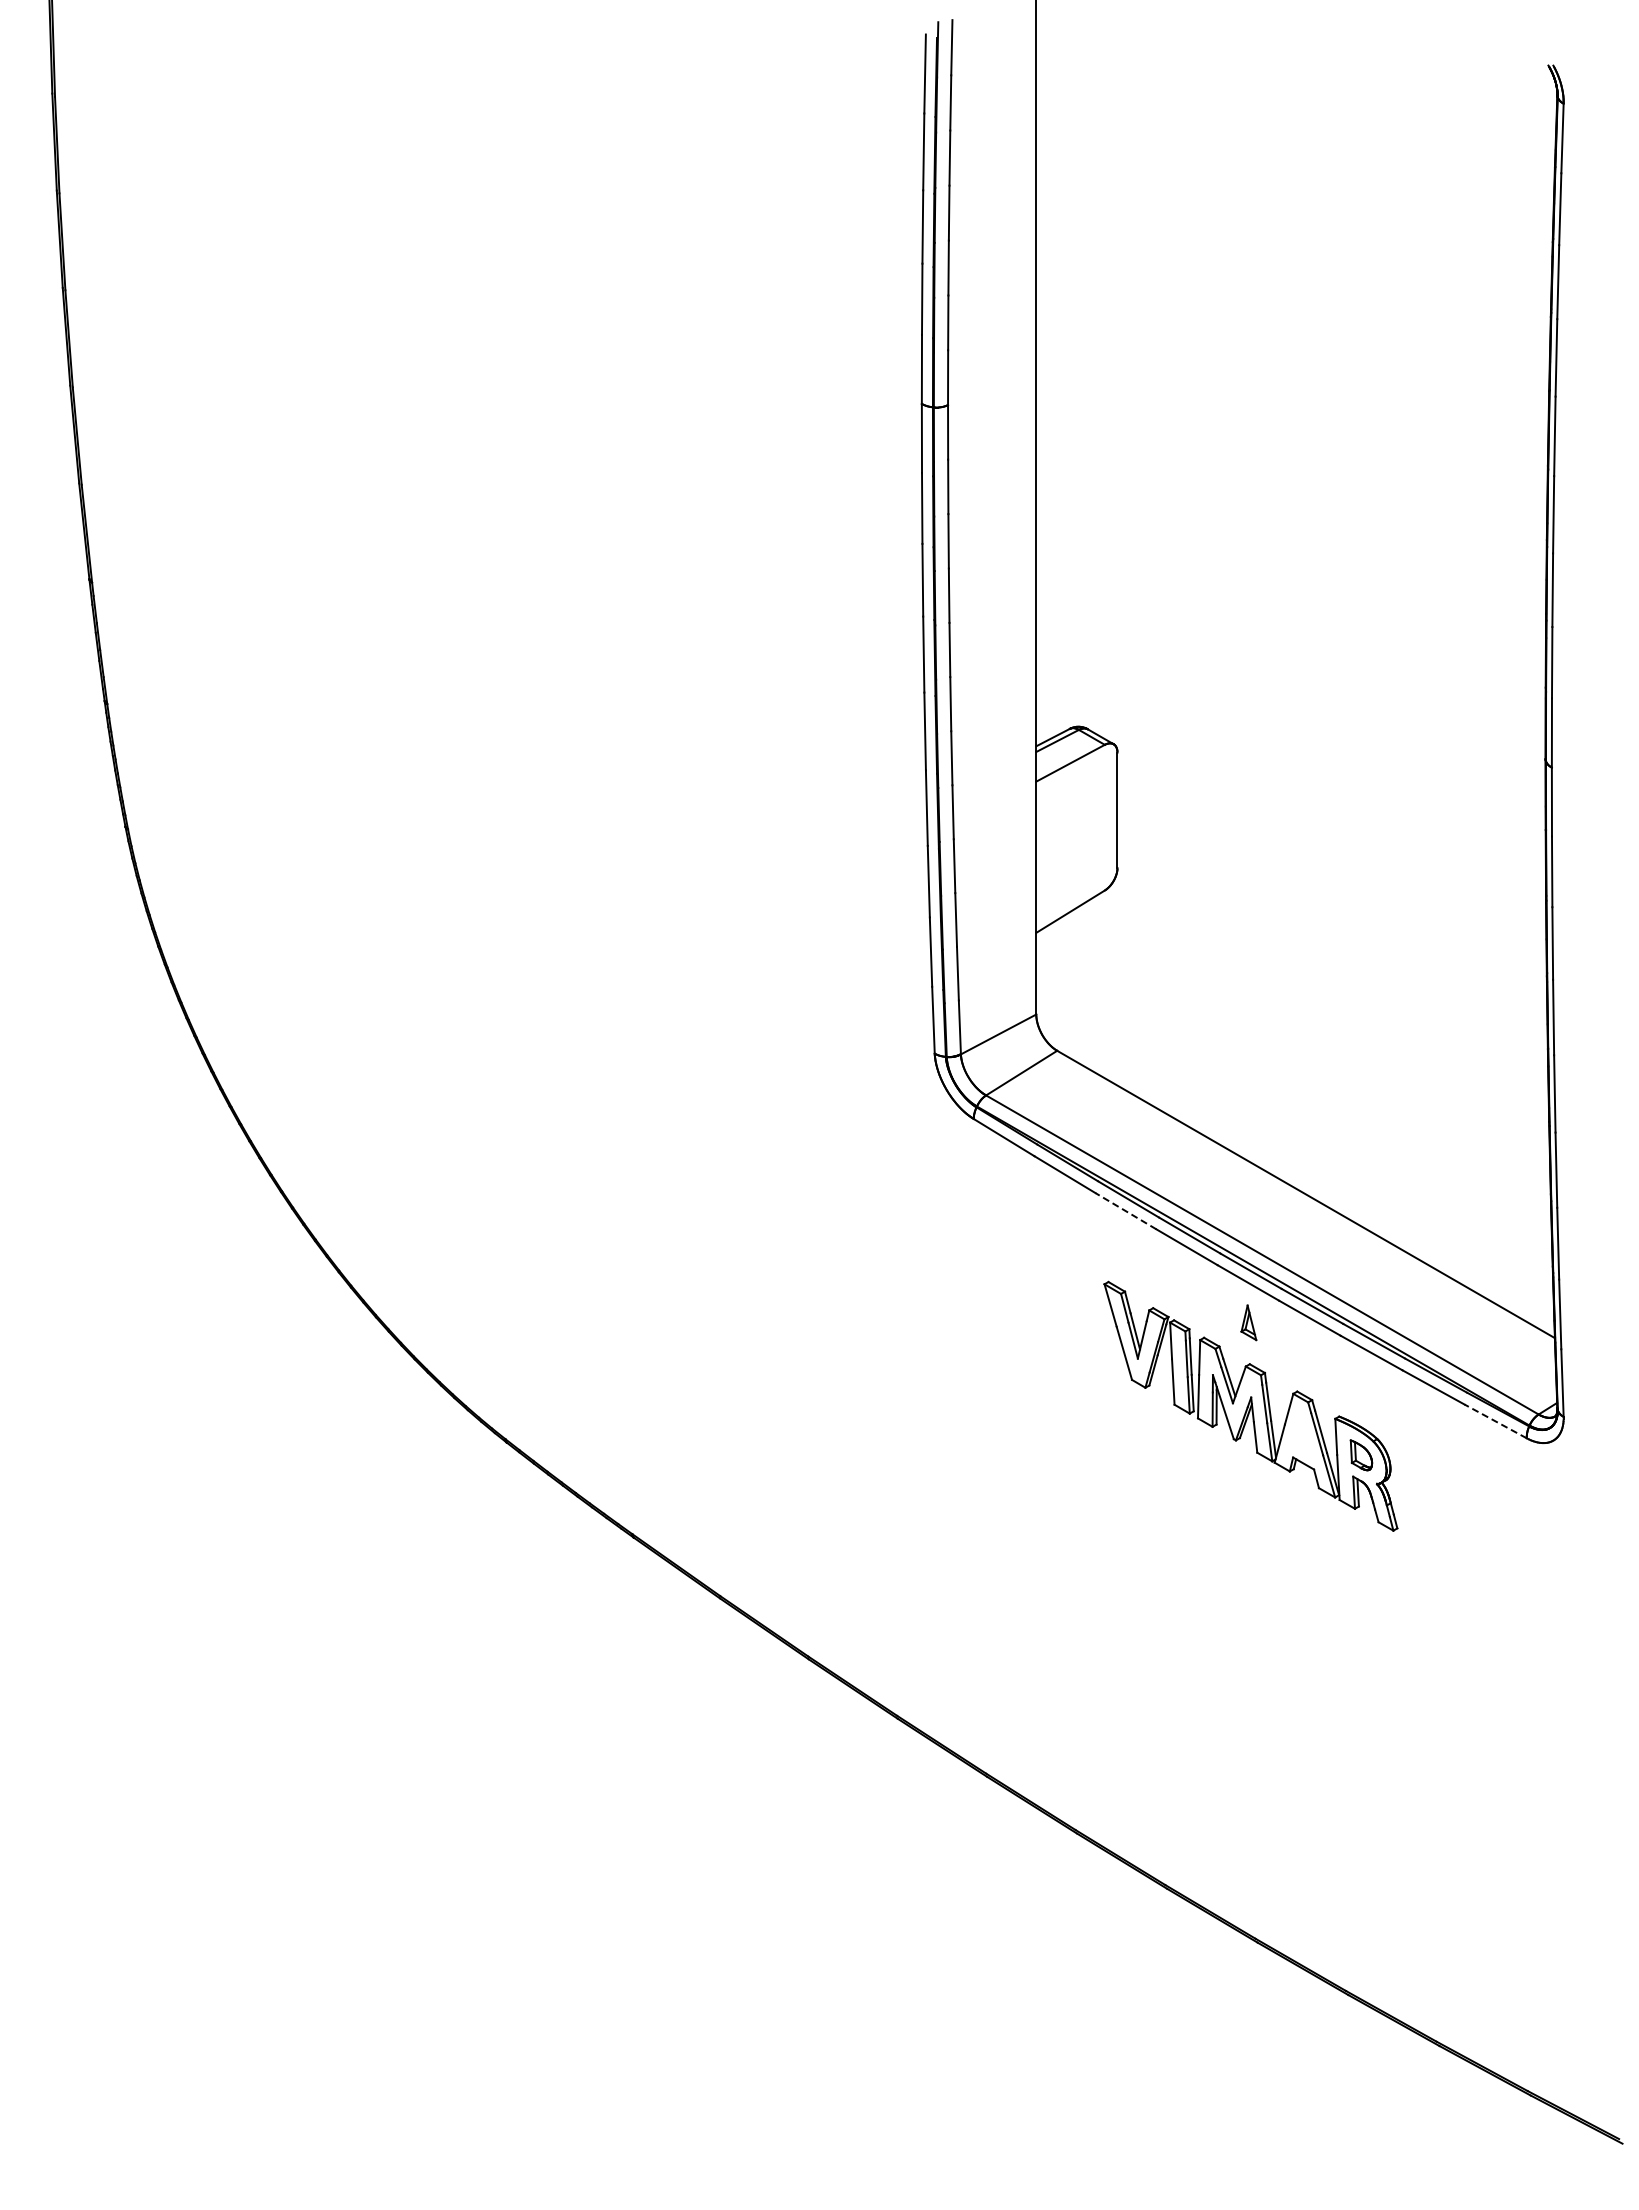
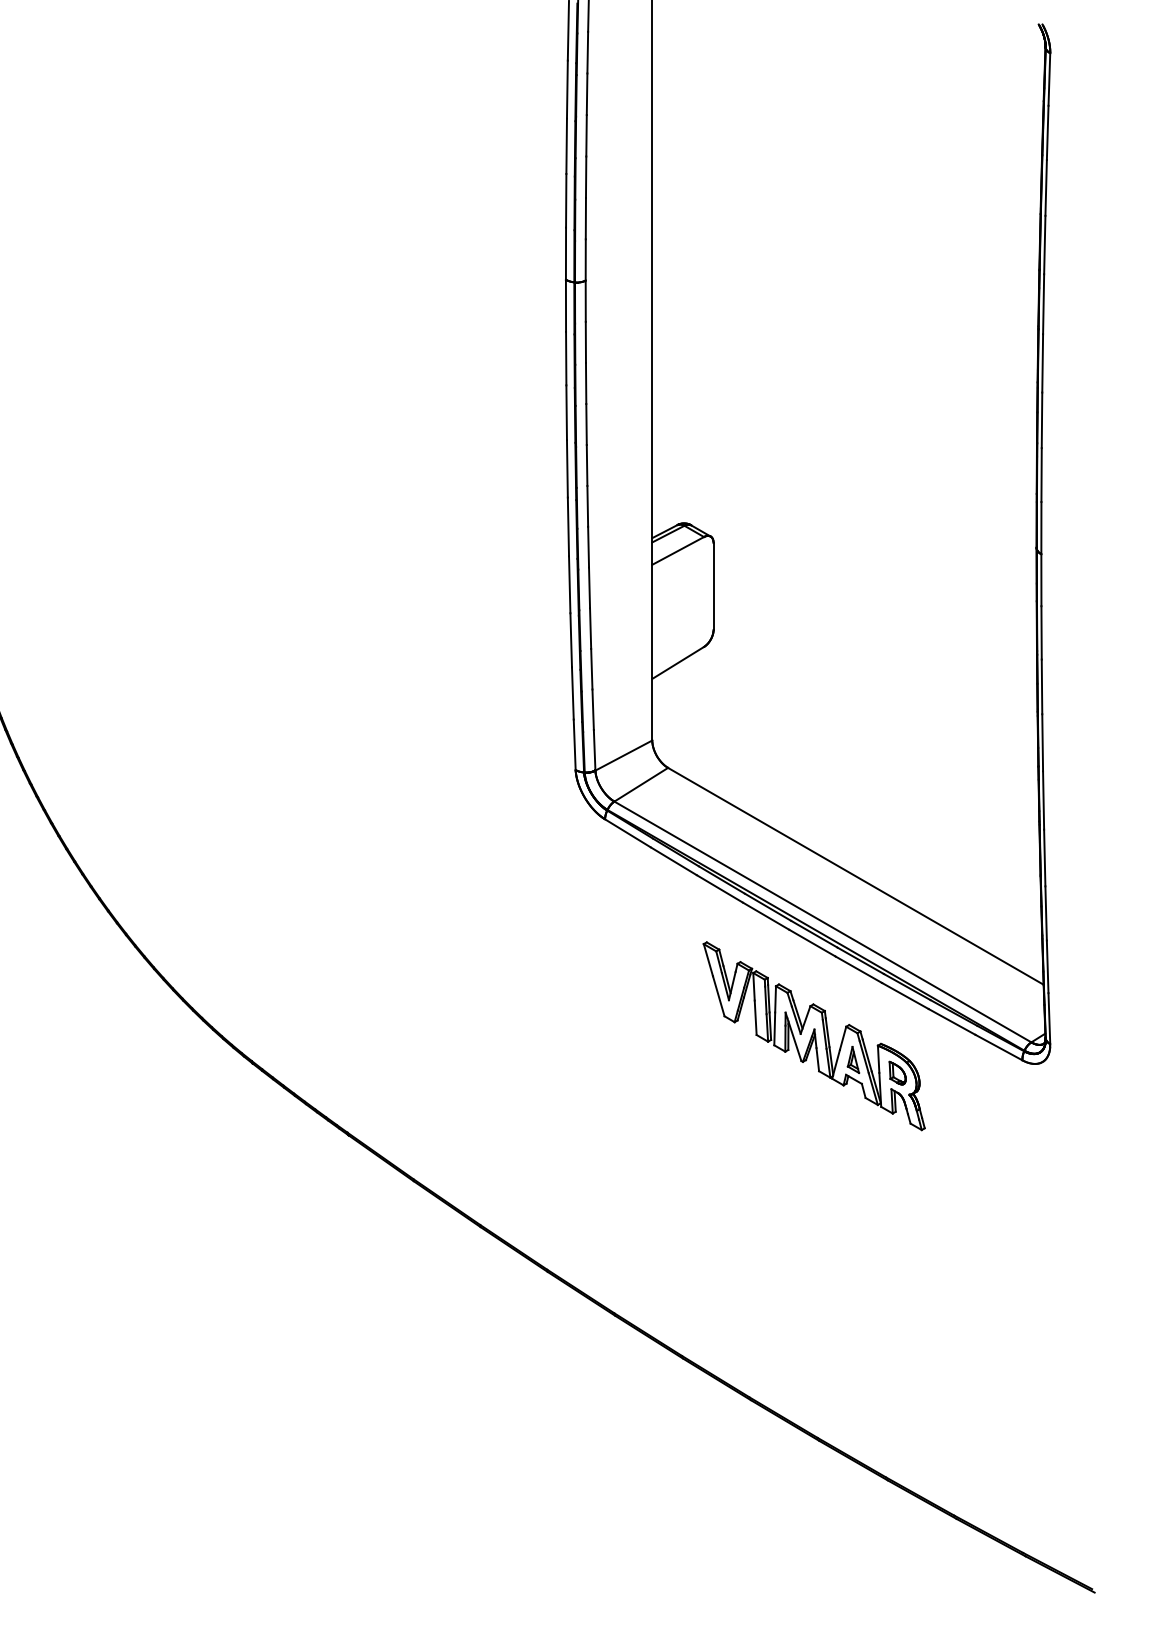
line: (1125, 1211) -> (719, 889), dashed -> solid
part: (1248, 1322) -> (853, 1059), moved
line: (1495, 1421) -> (998, 1047), dashed -> solid

